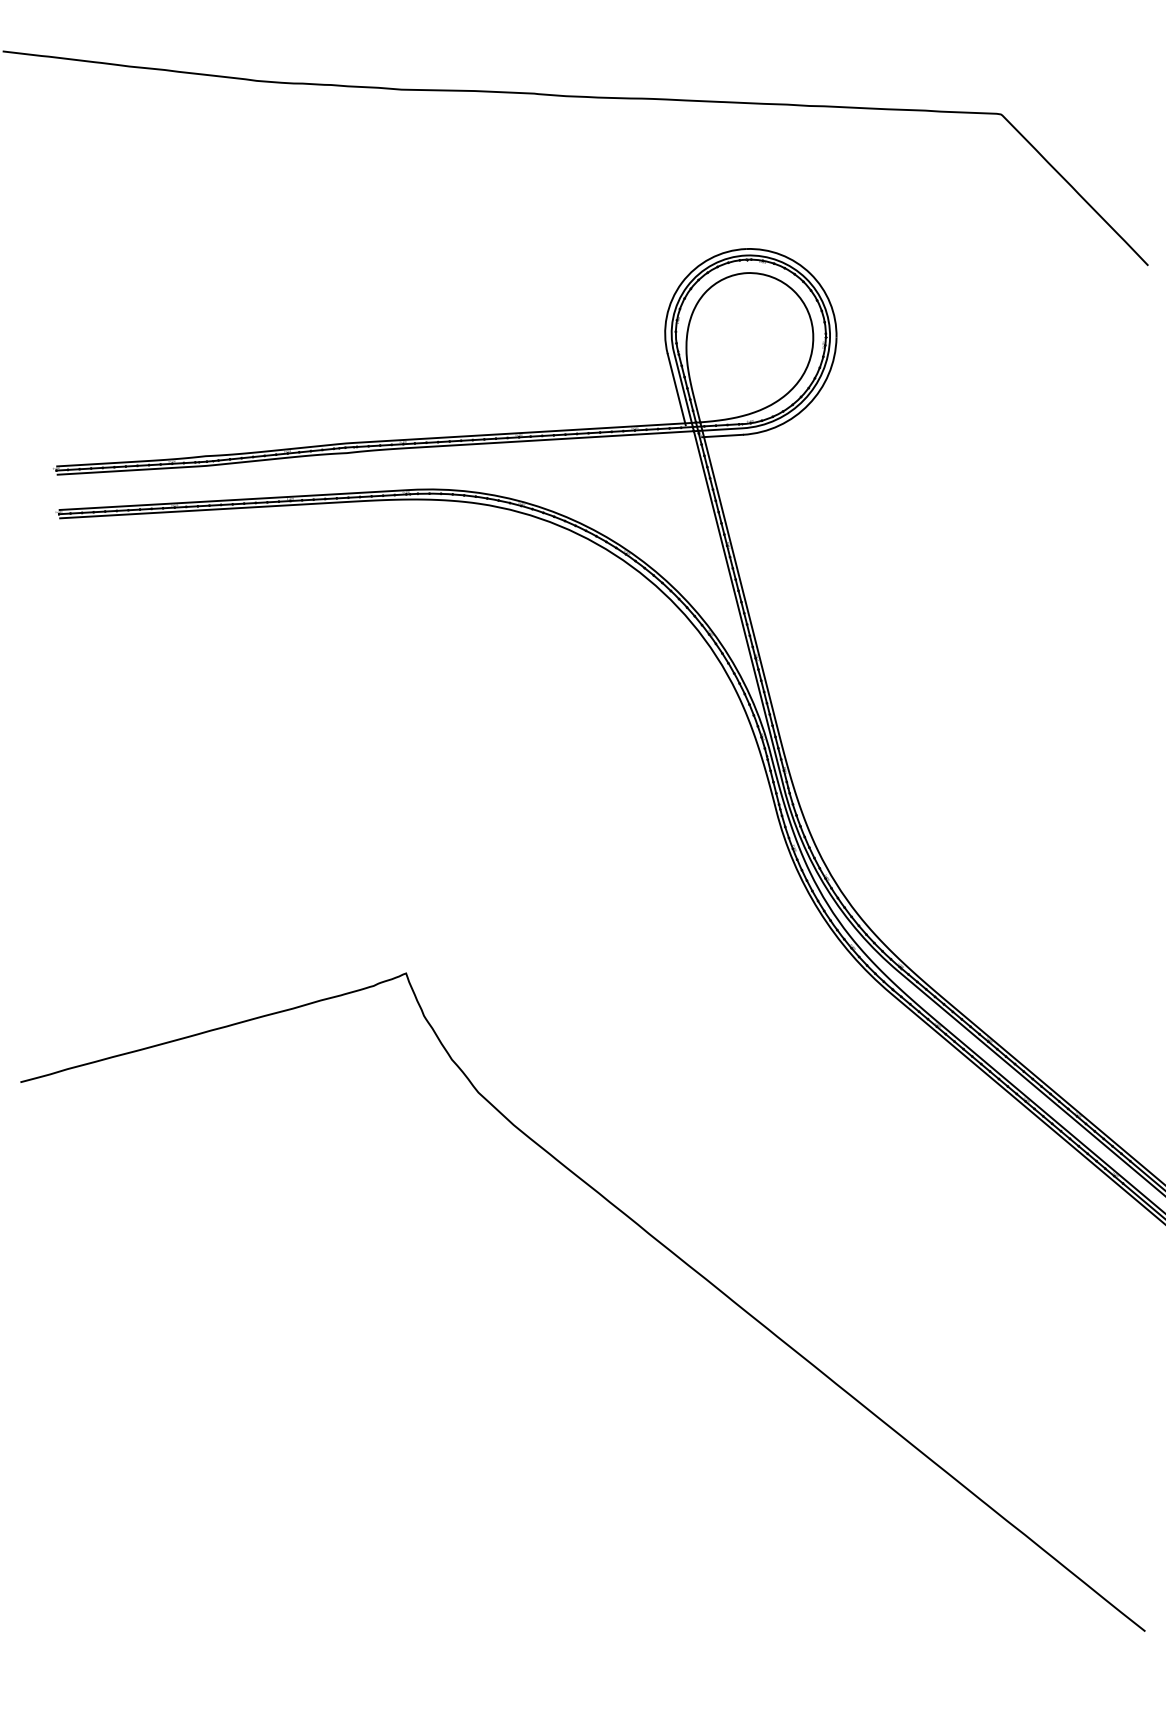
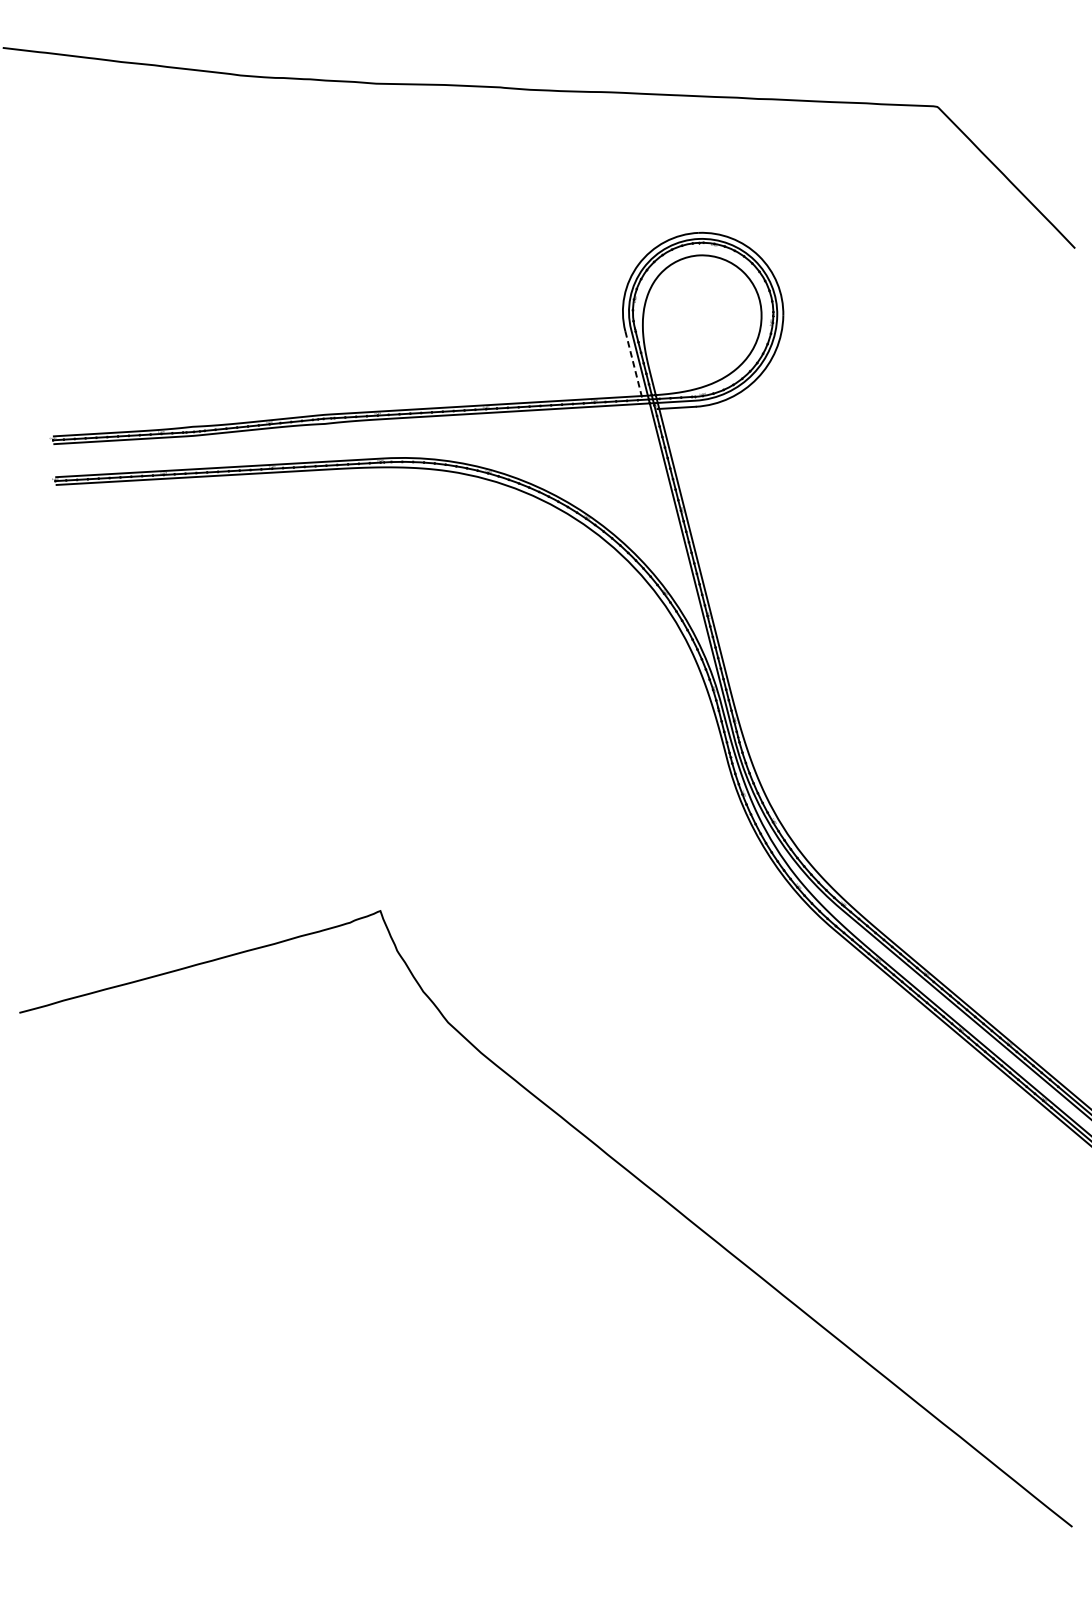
line: (676, 389) -> (633, 364), solid -> dashed

